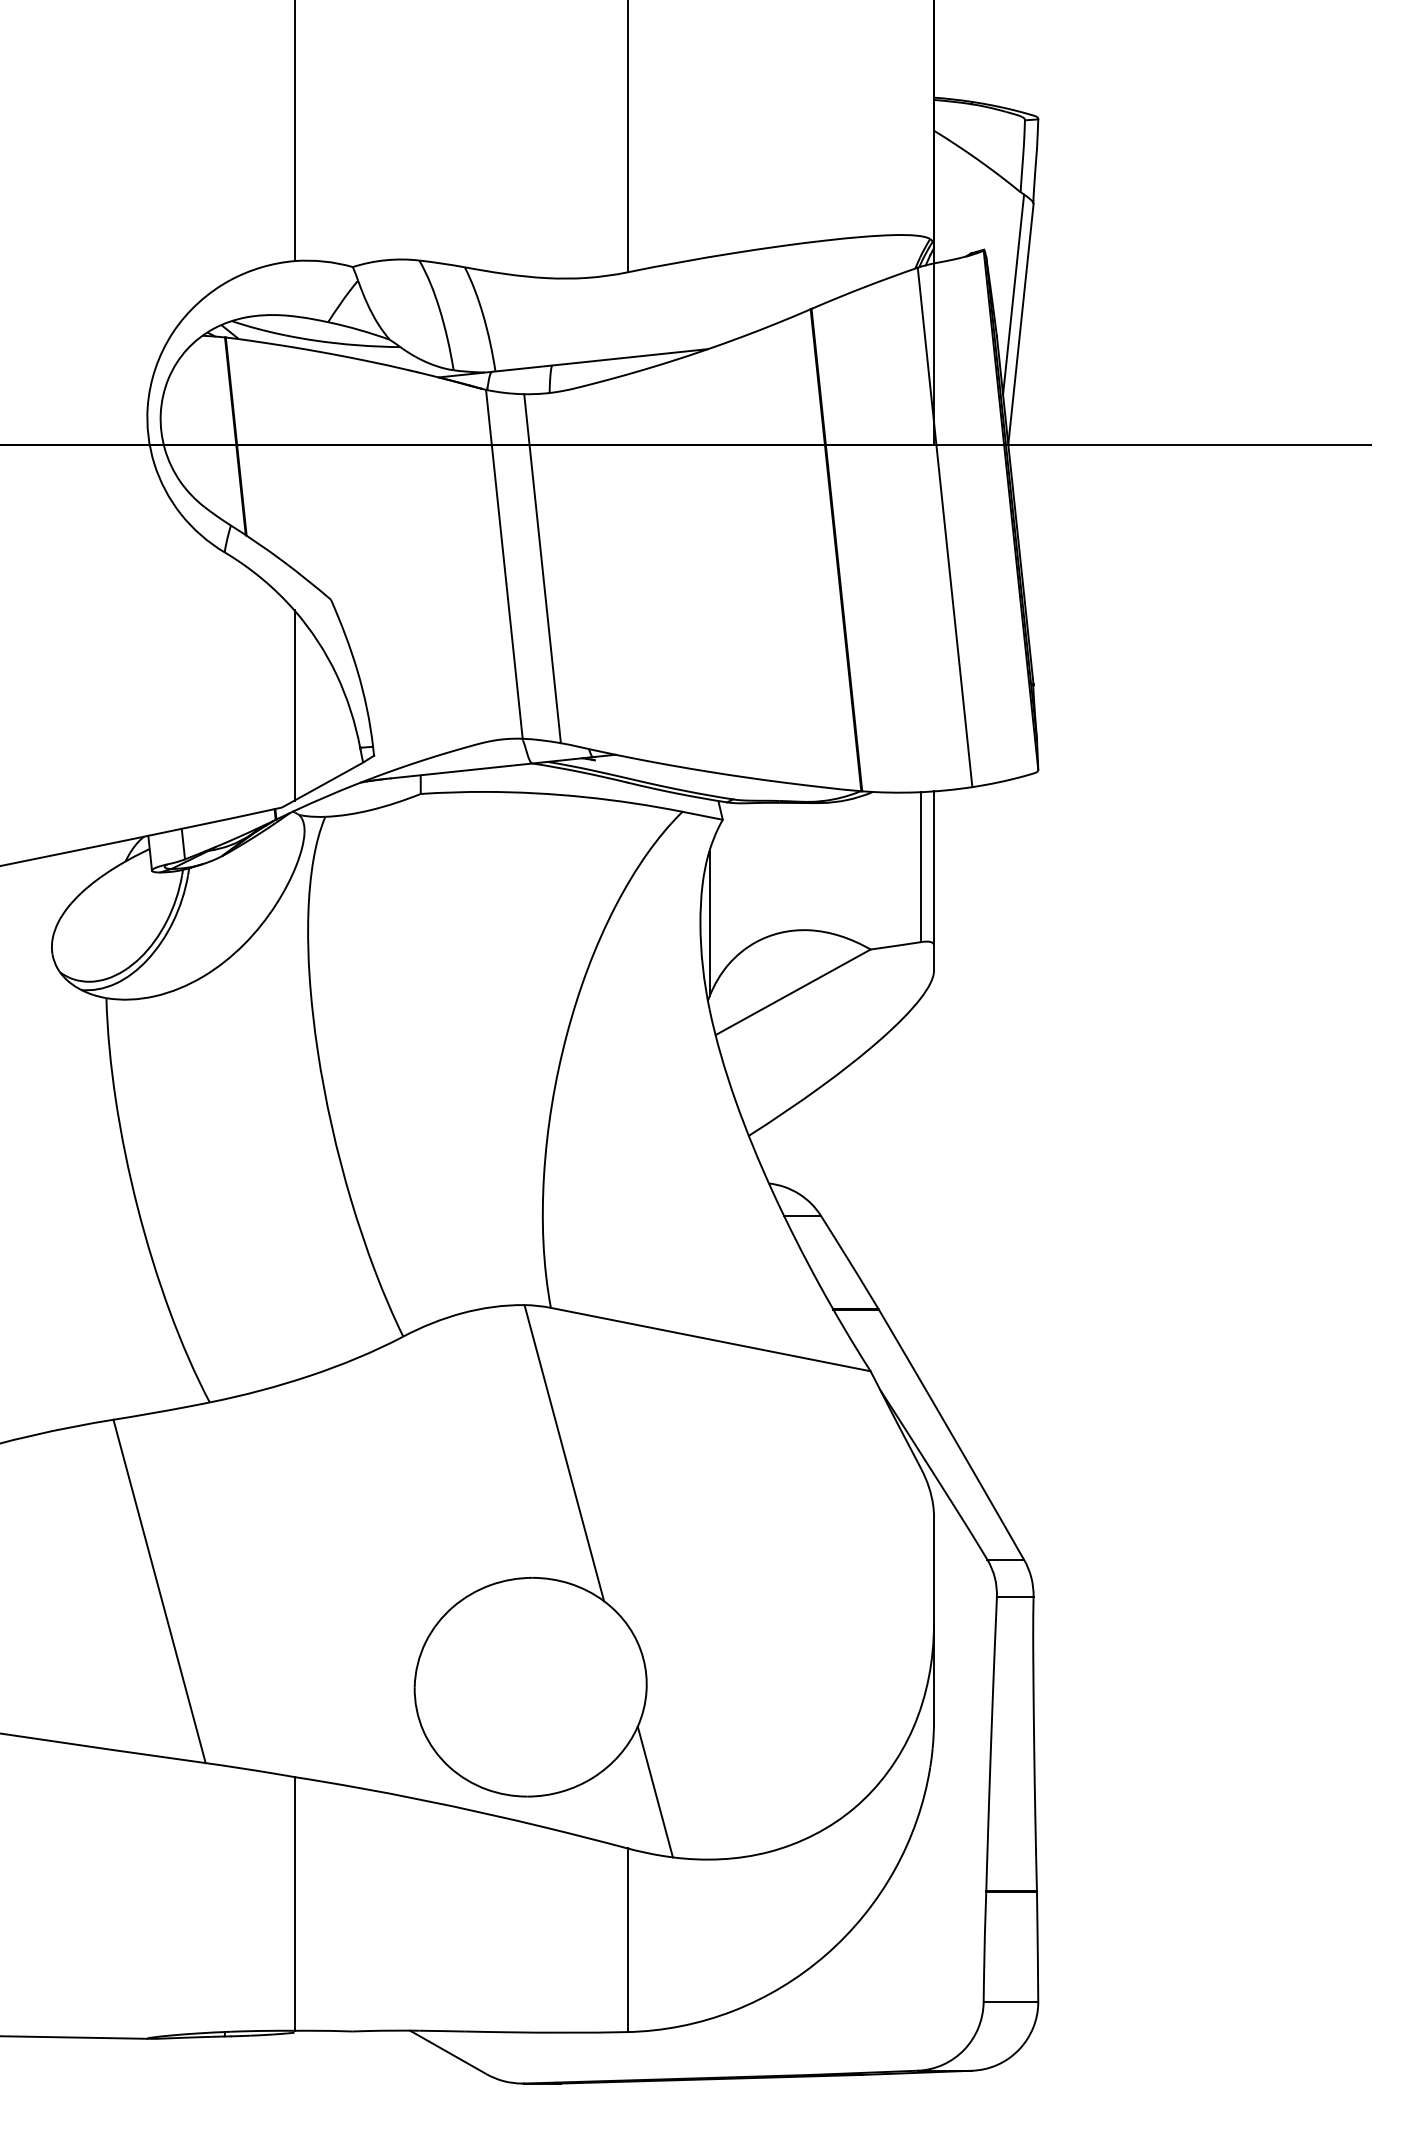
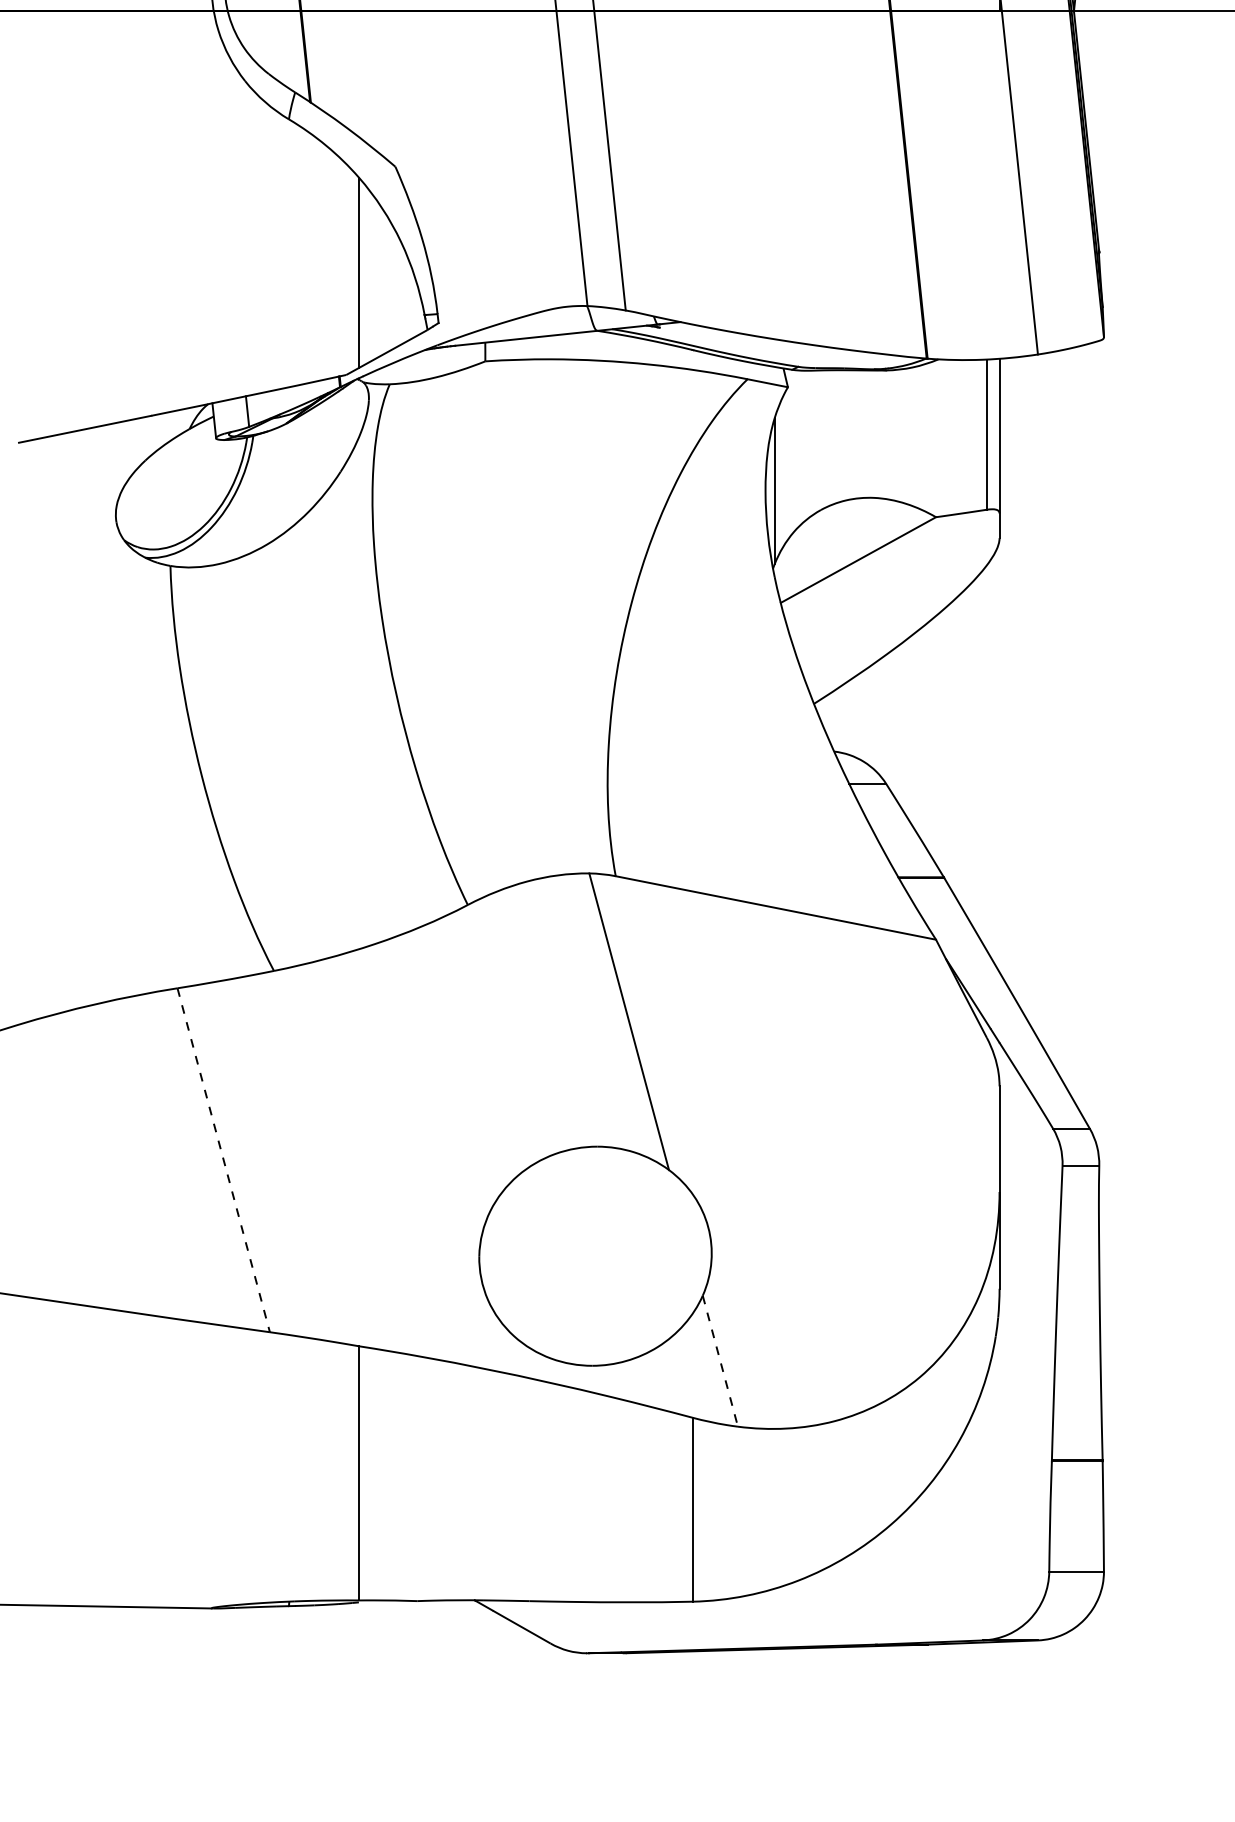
line: (159, 1591) -> (223, 1160), solid -> dashed
line: (655, 1792) -> (720, 1361), solid -> dashed

